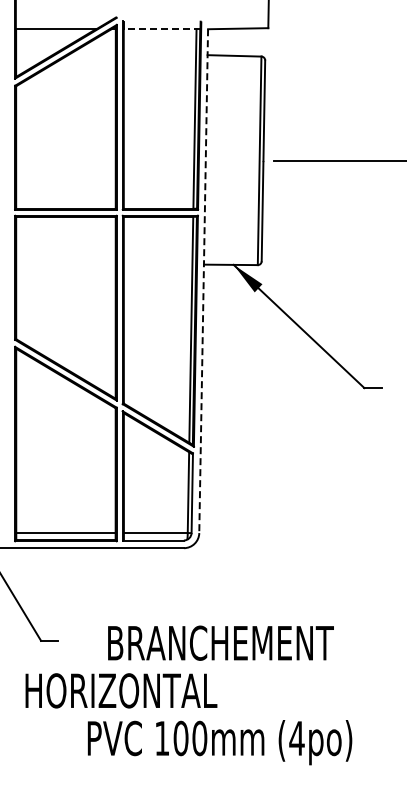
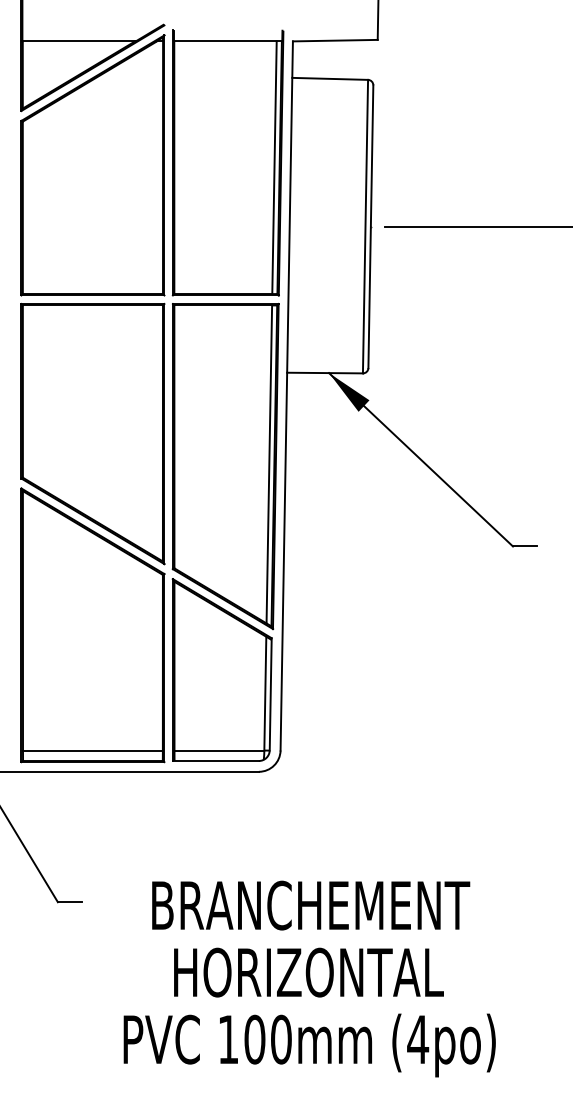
line: (161, 29) -> (227, 41), dashed -> solid
line: (203, 281) -> (286, 396), dashed -> solid
text: (121, 690) -> (309, 972), moved

